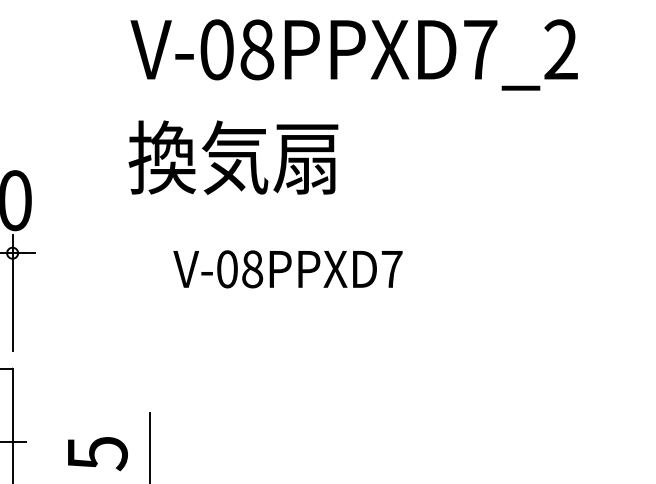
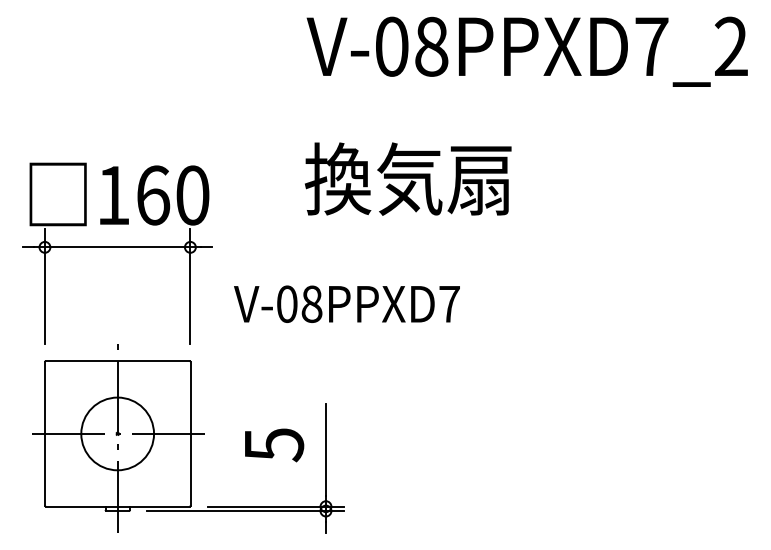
text: (233, 157) -> (408, 178), moved
text: (287, 268) -> (346, 303), moved

